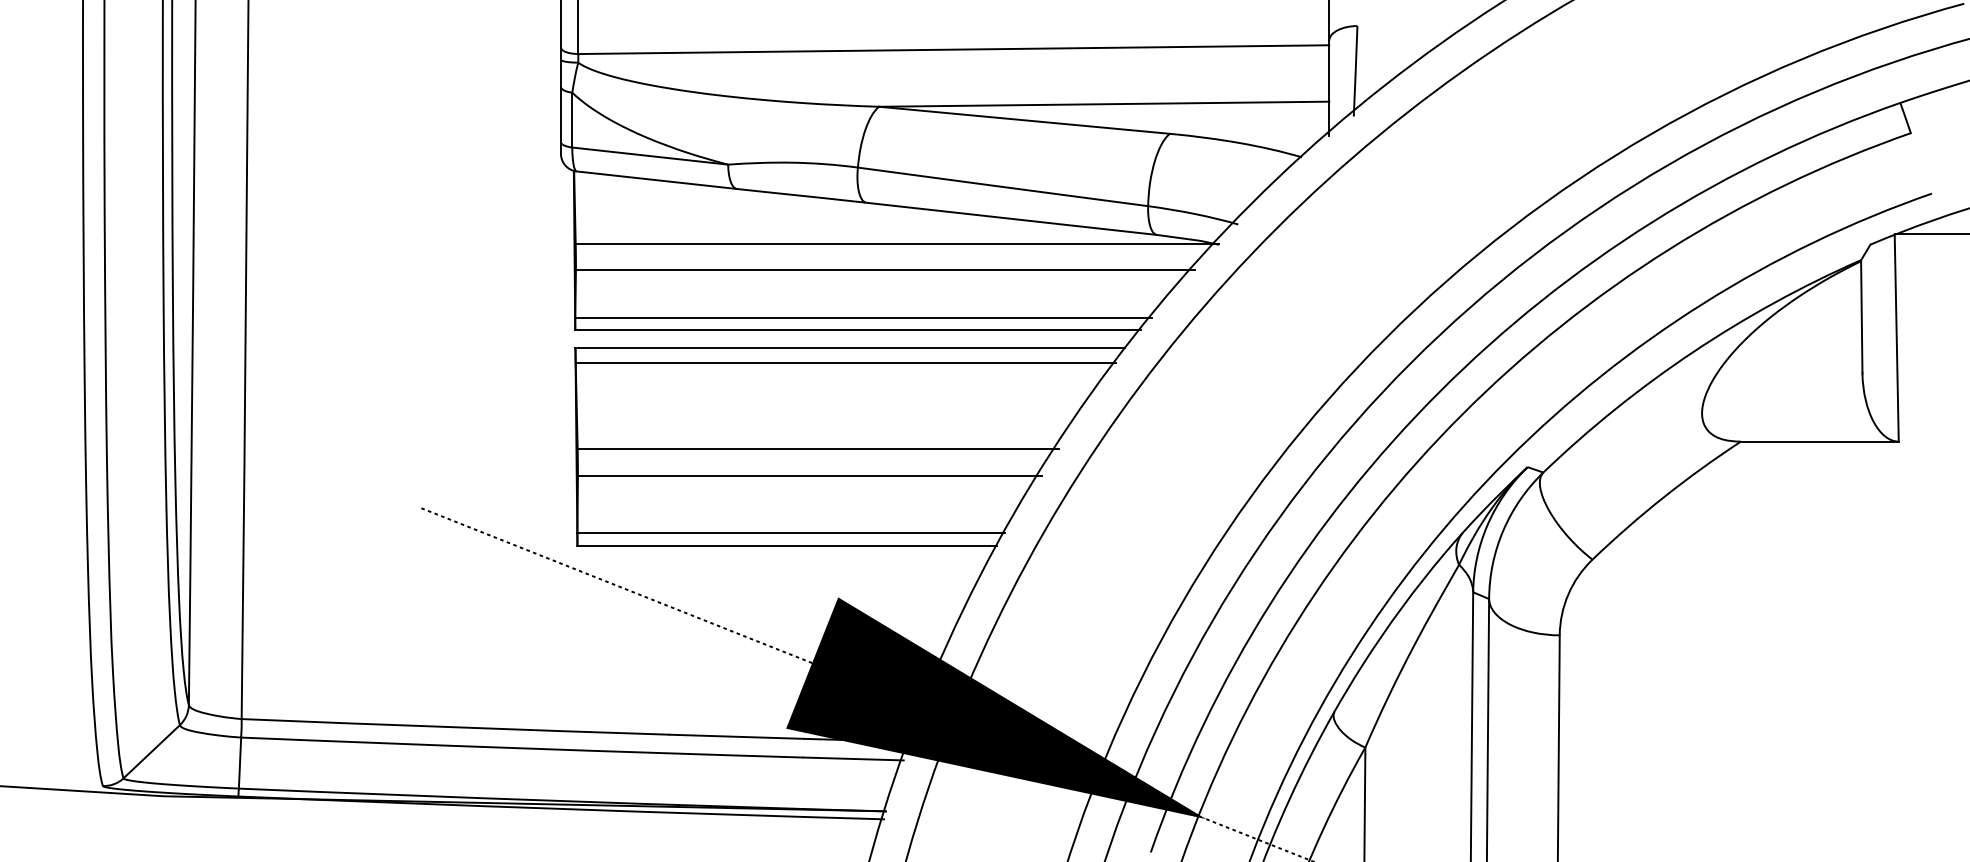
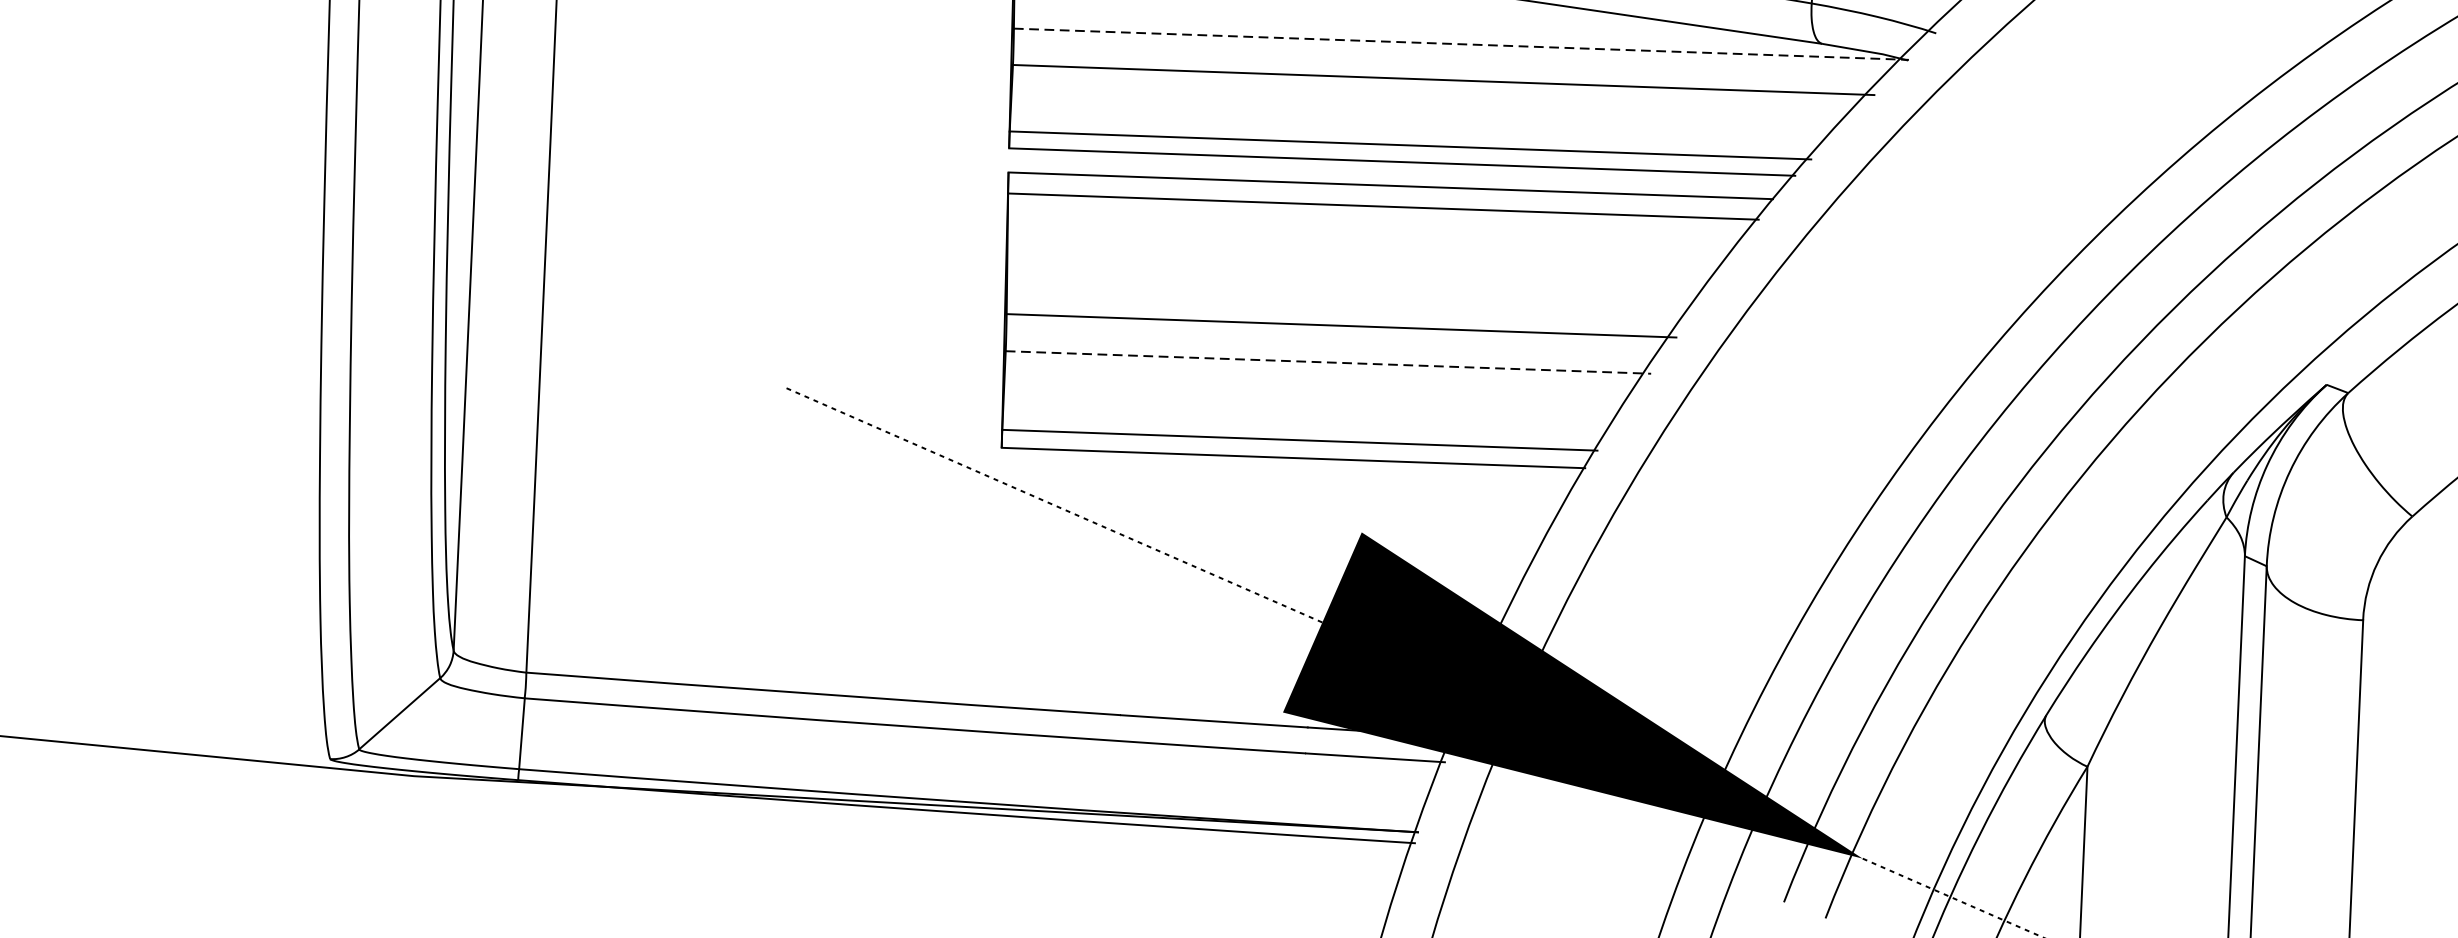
line: (897, 244) -> (1461, 44), solid -> dashed
line: (810, 476) -> (1329, 362), solid -> dashed

